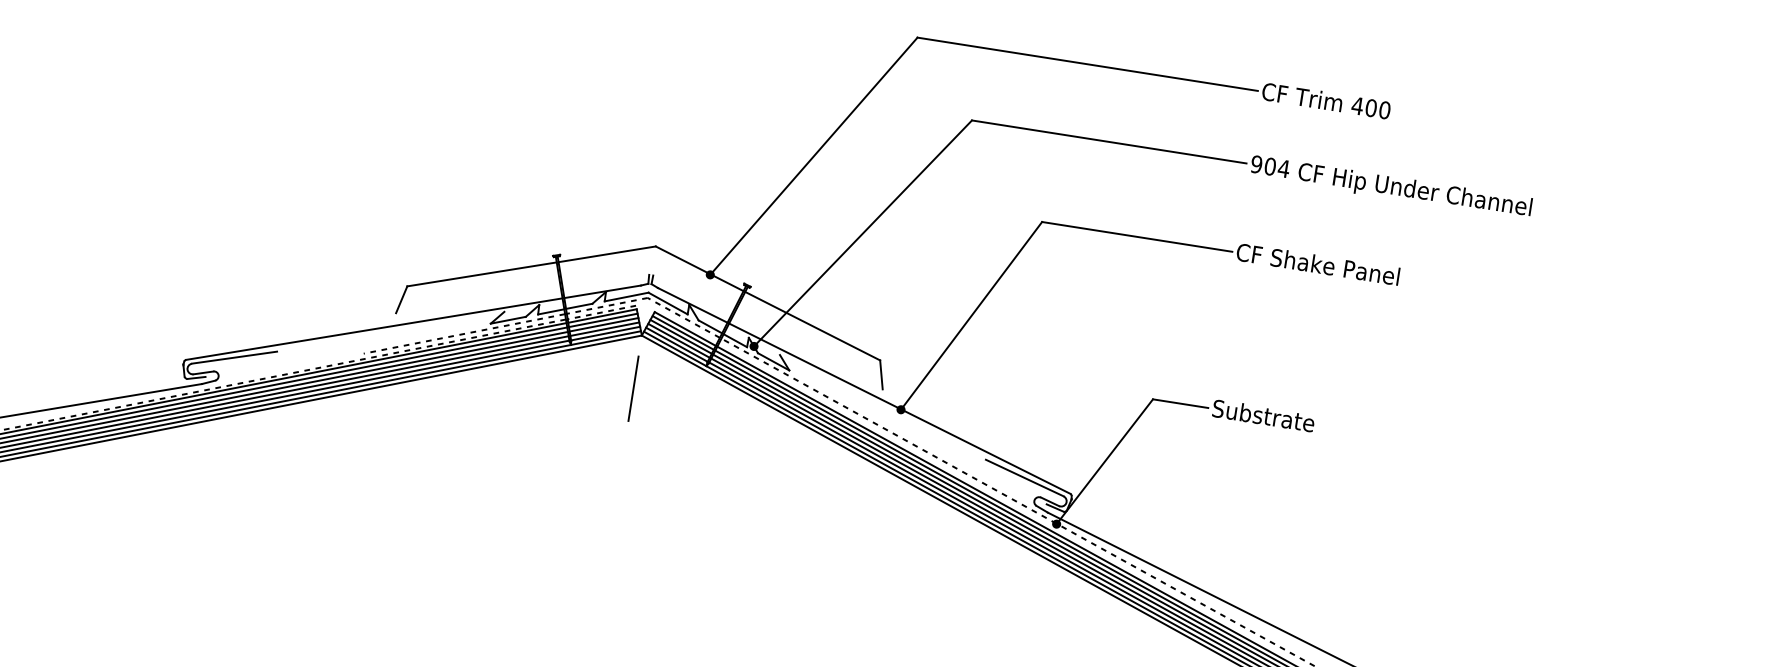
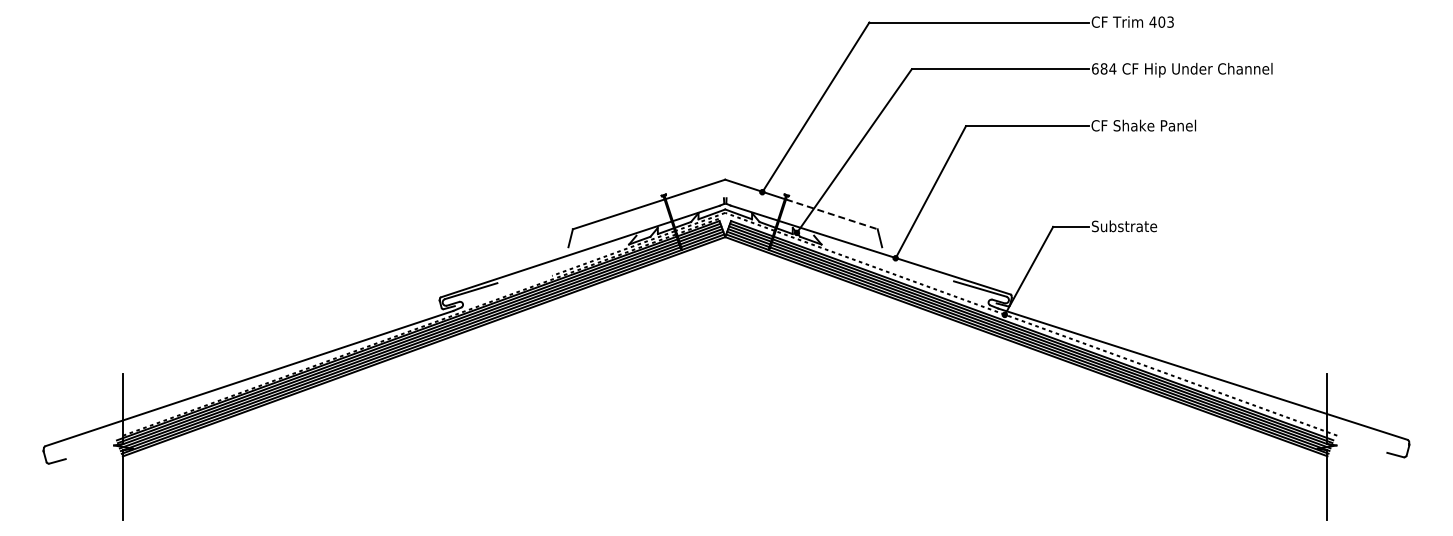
text: (1384, 109) -> (1170, 21), 400 -> 403
text: (1263, 164) -> (1099, 68), 904 -> 684
line: (813, 326) -> (832, 214), solid -> dashed
line: (633, 388) -> (725, 271), removed

